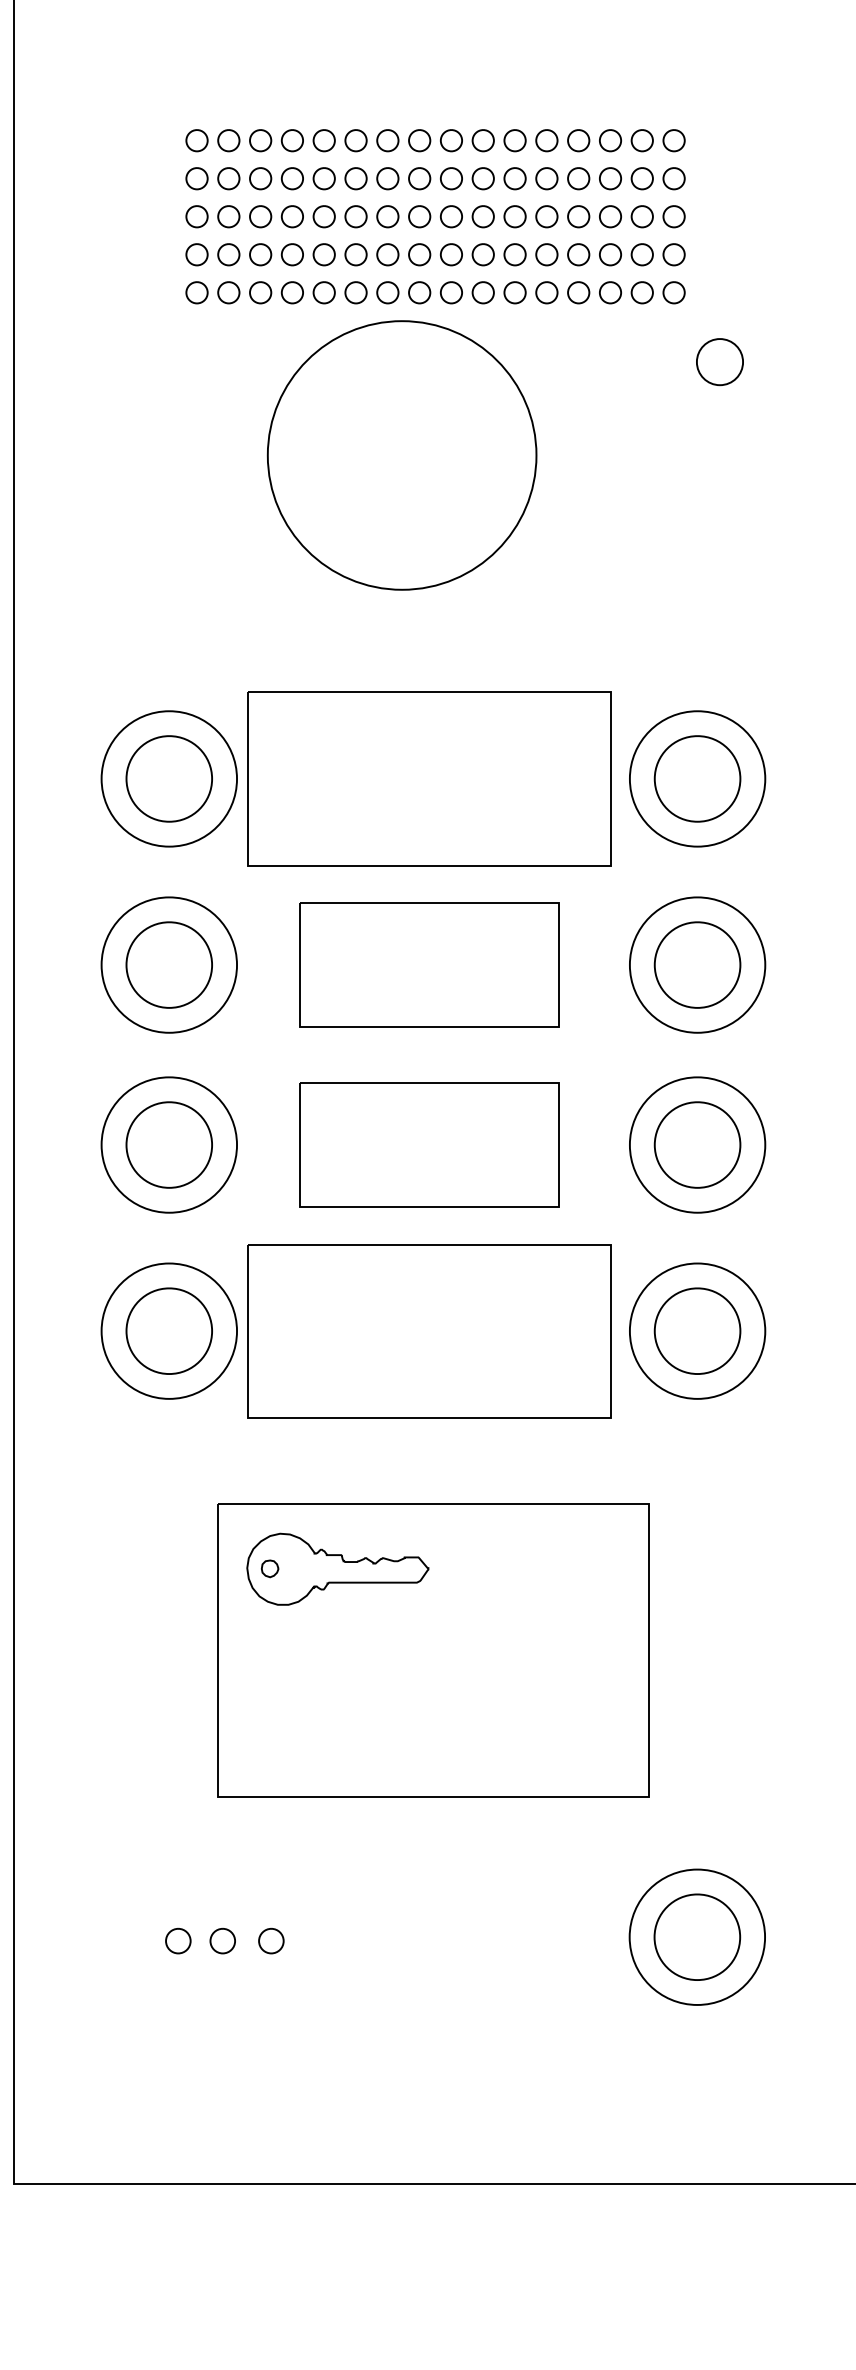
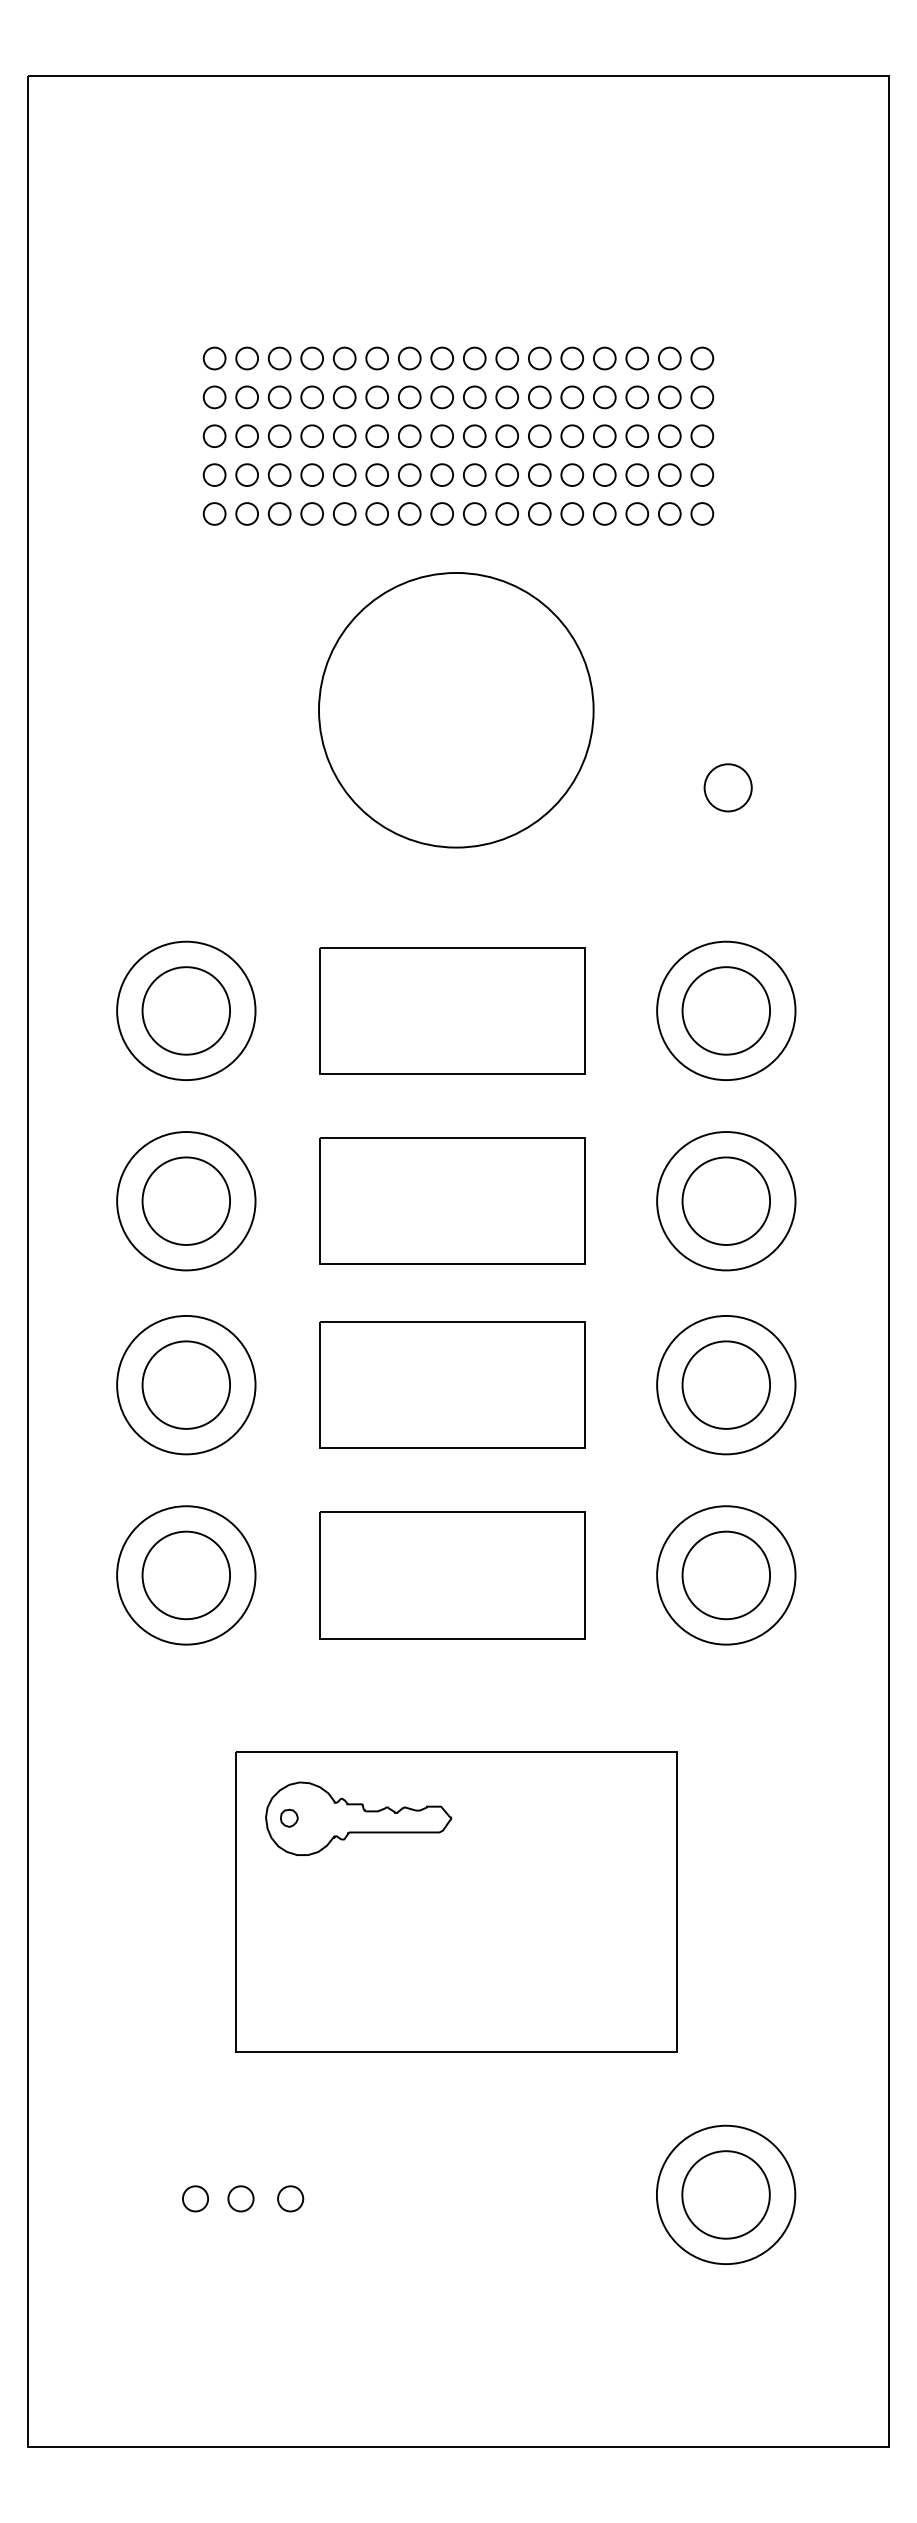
part: (719, 361) -> (727, 787), moved
part: (402, 455) -> (456, 710), moved
part: (429, 778) -> (452, 1010), size x0.71
part: (429, 1331) -> (452, 1575), size x0.71

